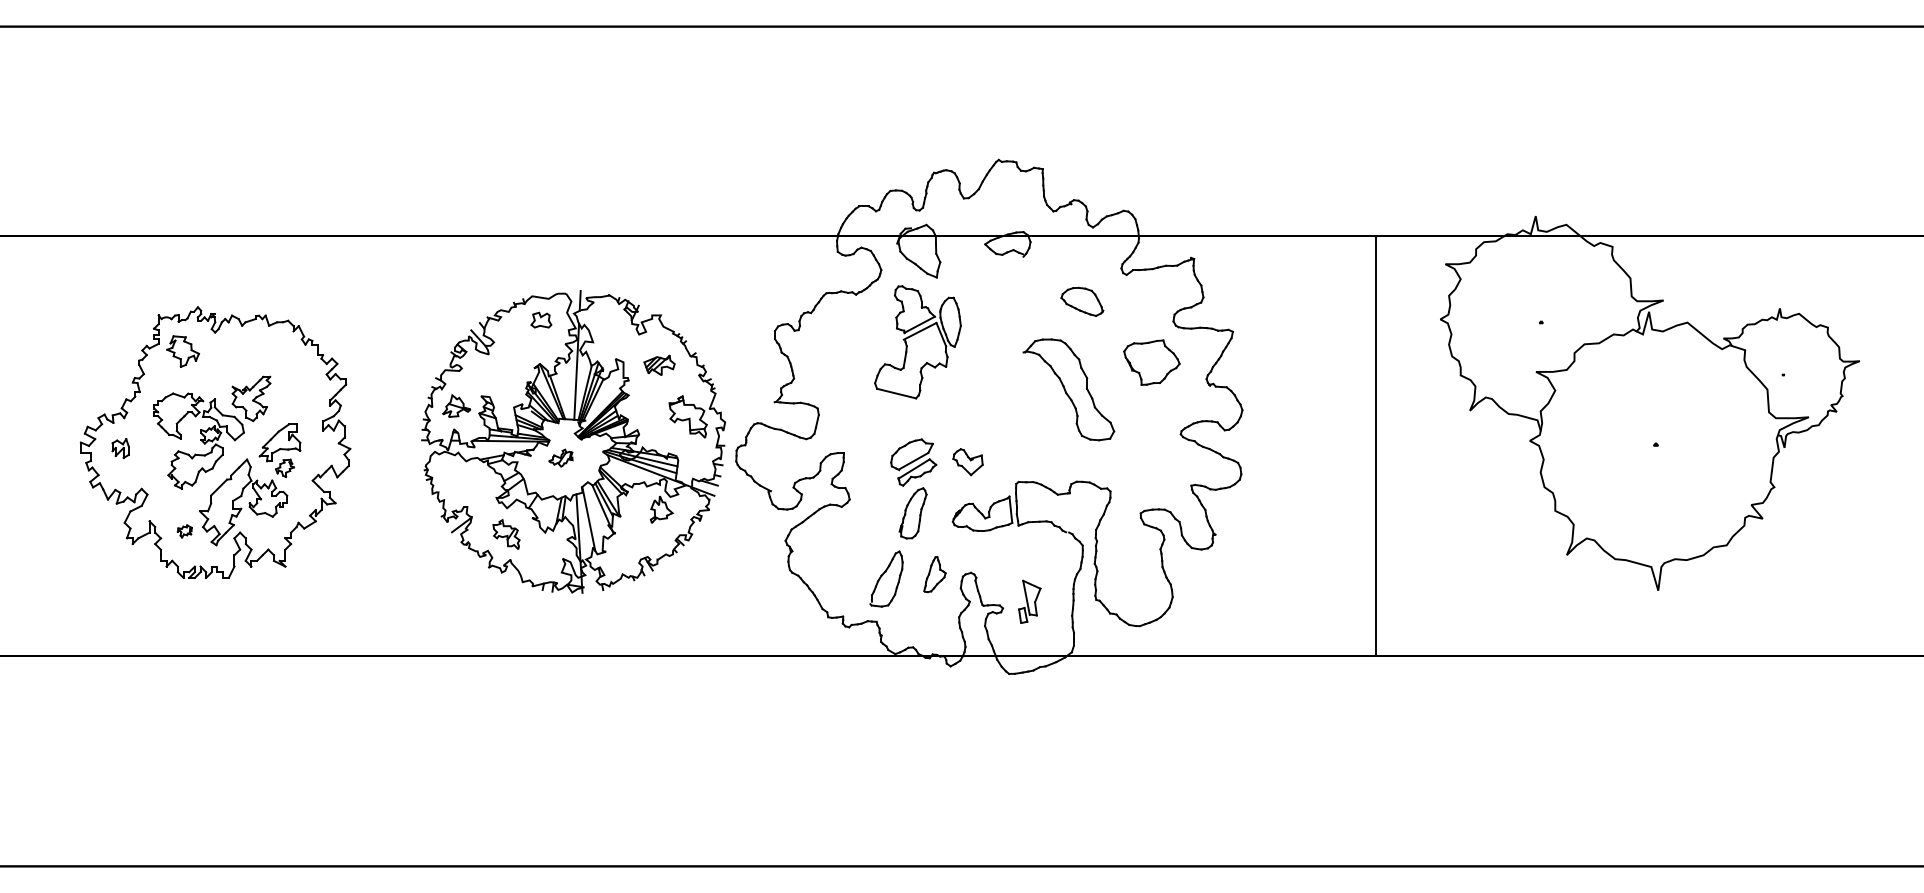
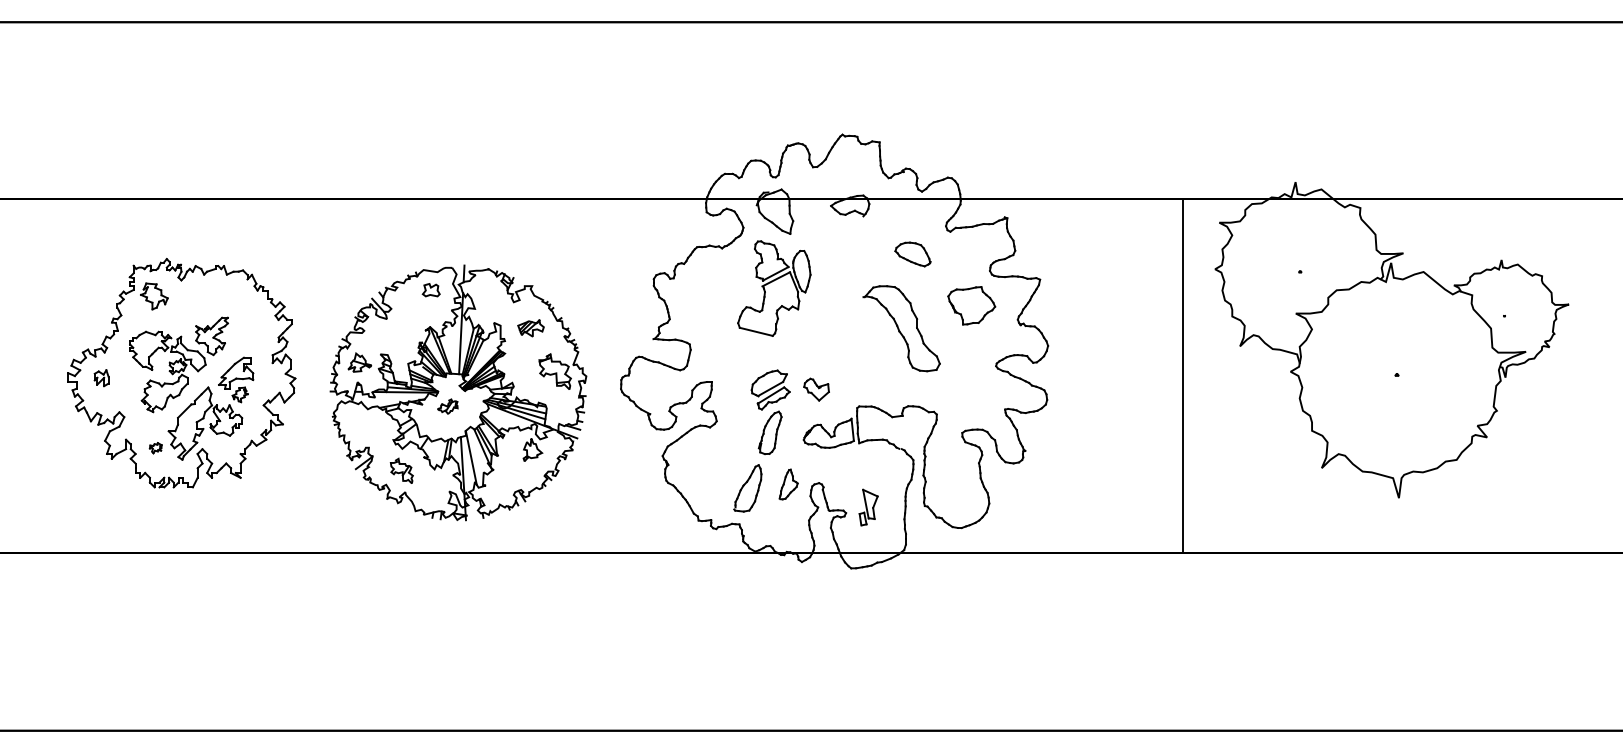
part: (573, 441) -> (458, 392), moved
line: (1375, 445) -> (1183, 375), moved

